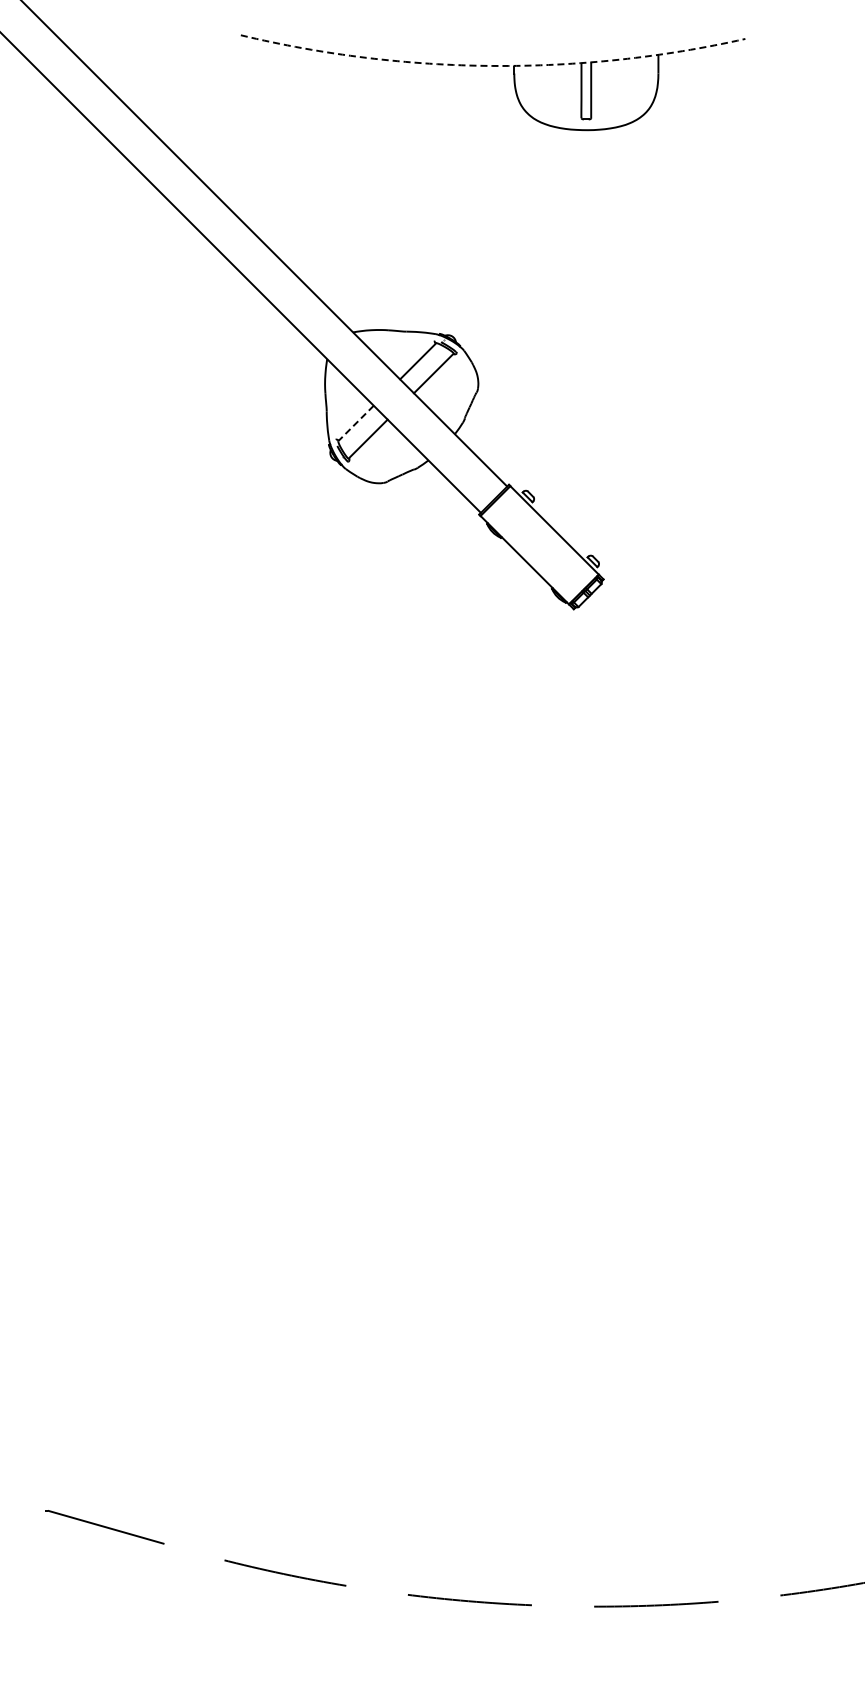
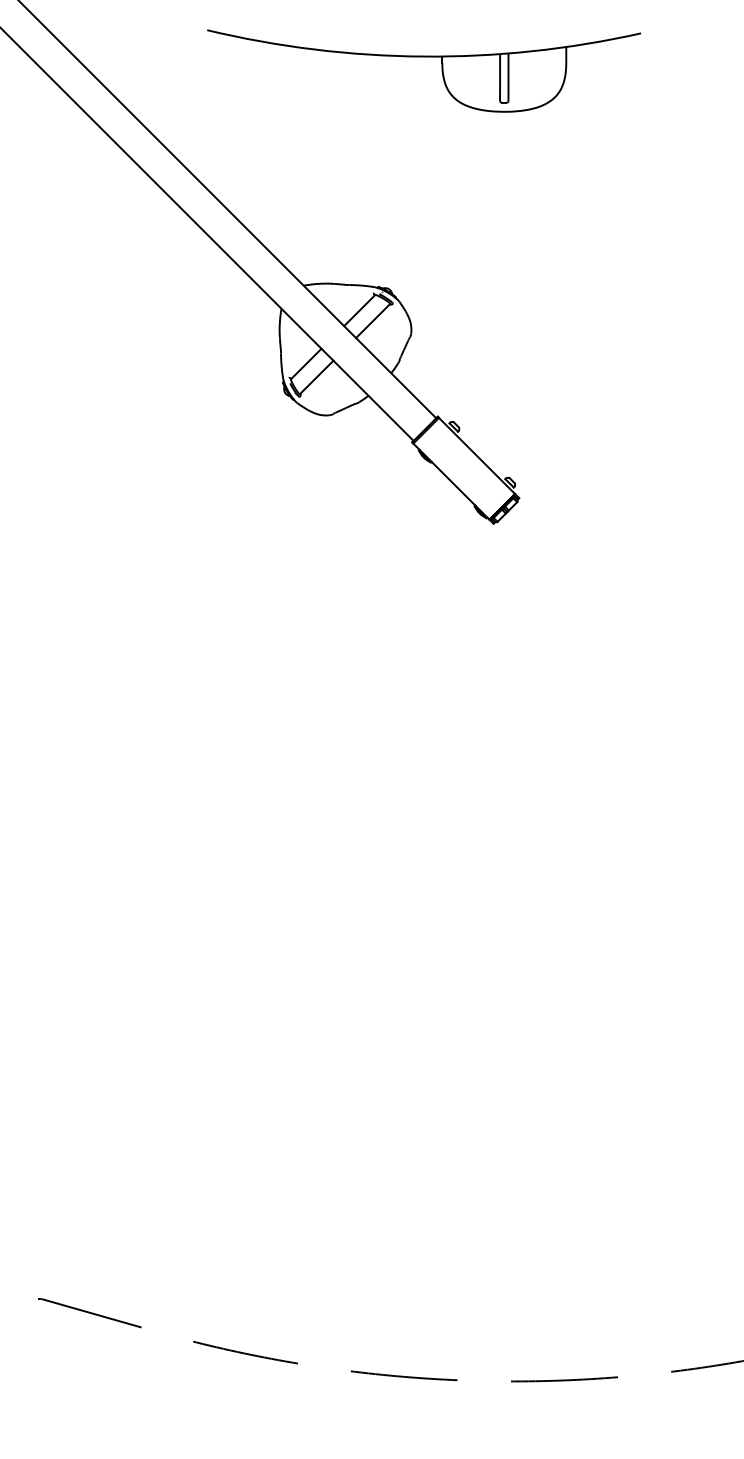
arc: (492, 65) -> (423, 56), dashed -> solid
line: (355, 423) -> (305, 364), dashed -> solid

